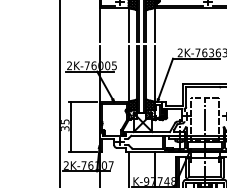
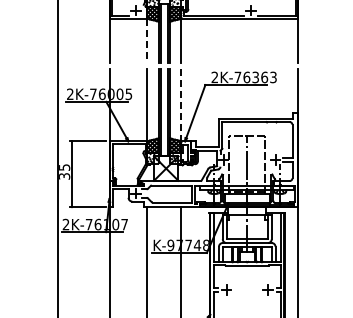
line: (128, 25) -> (147, 41), solid -> dashed
line: (154, 74) -> (181, 105), solid -> dashed

